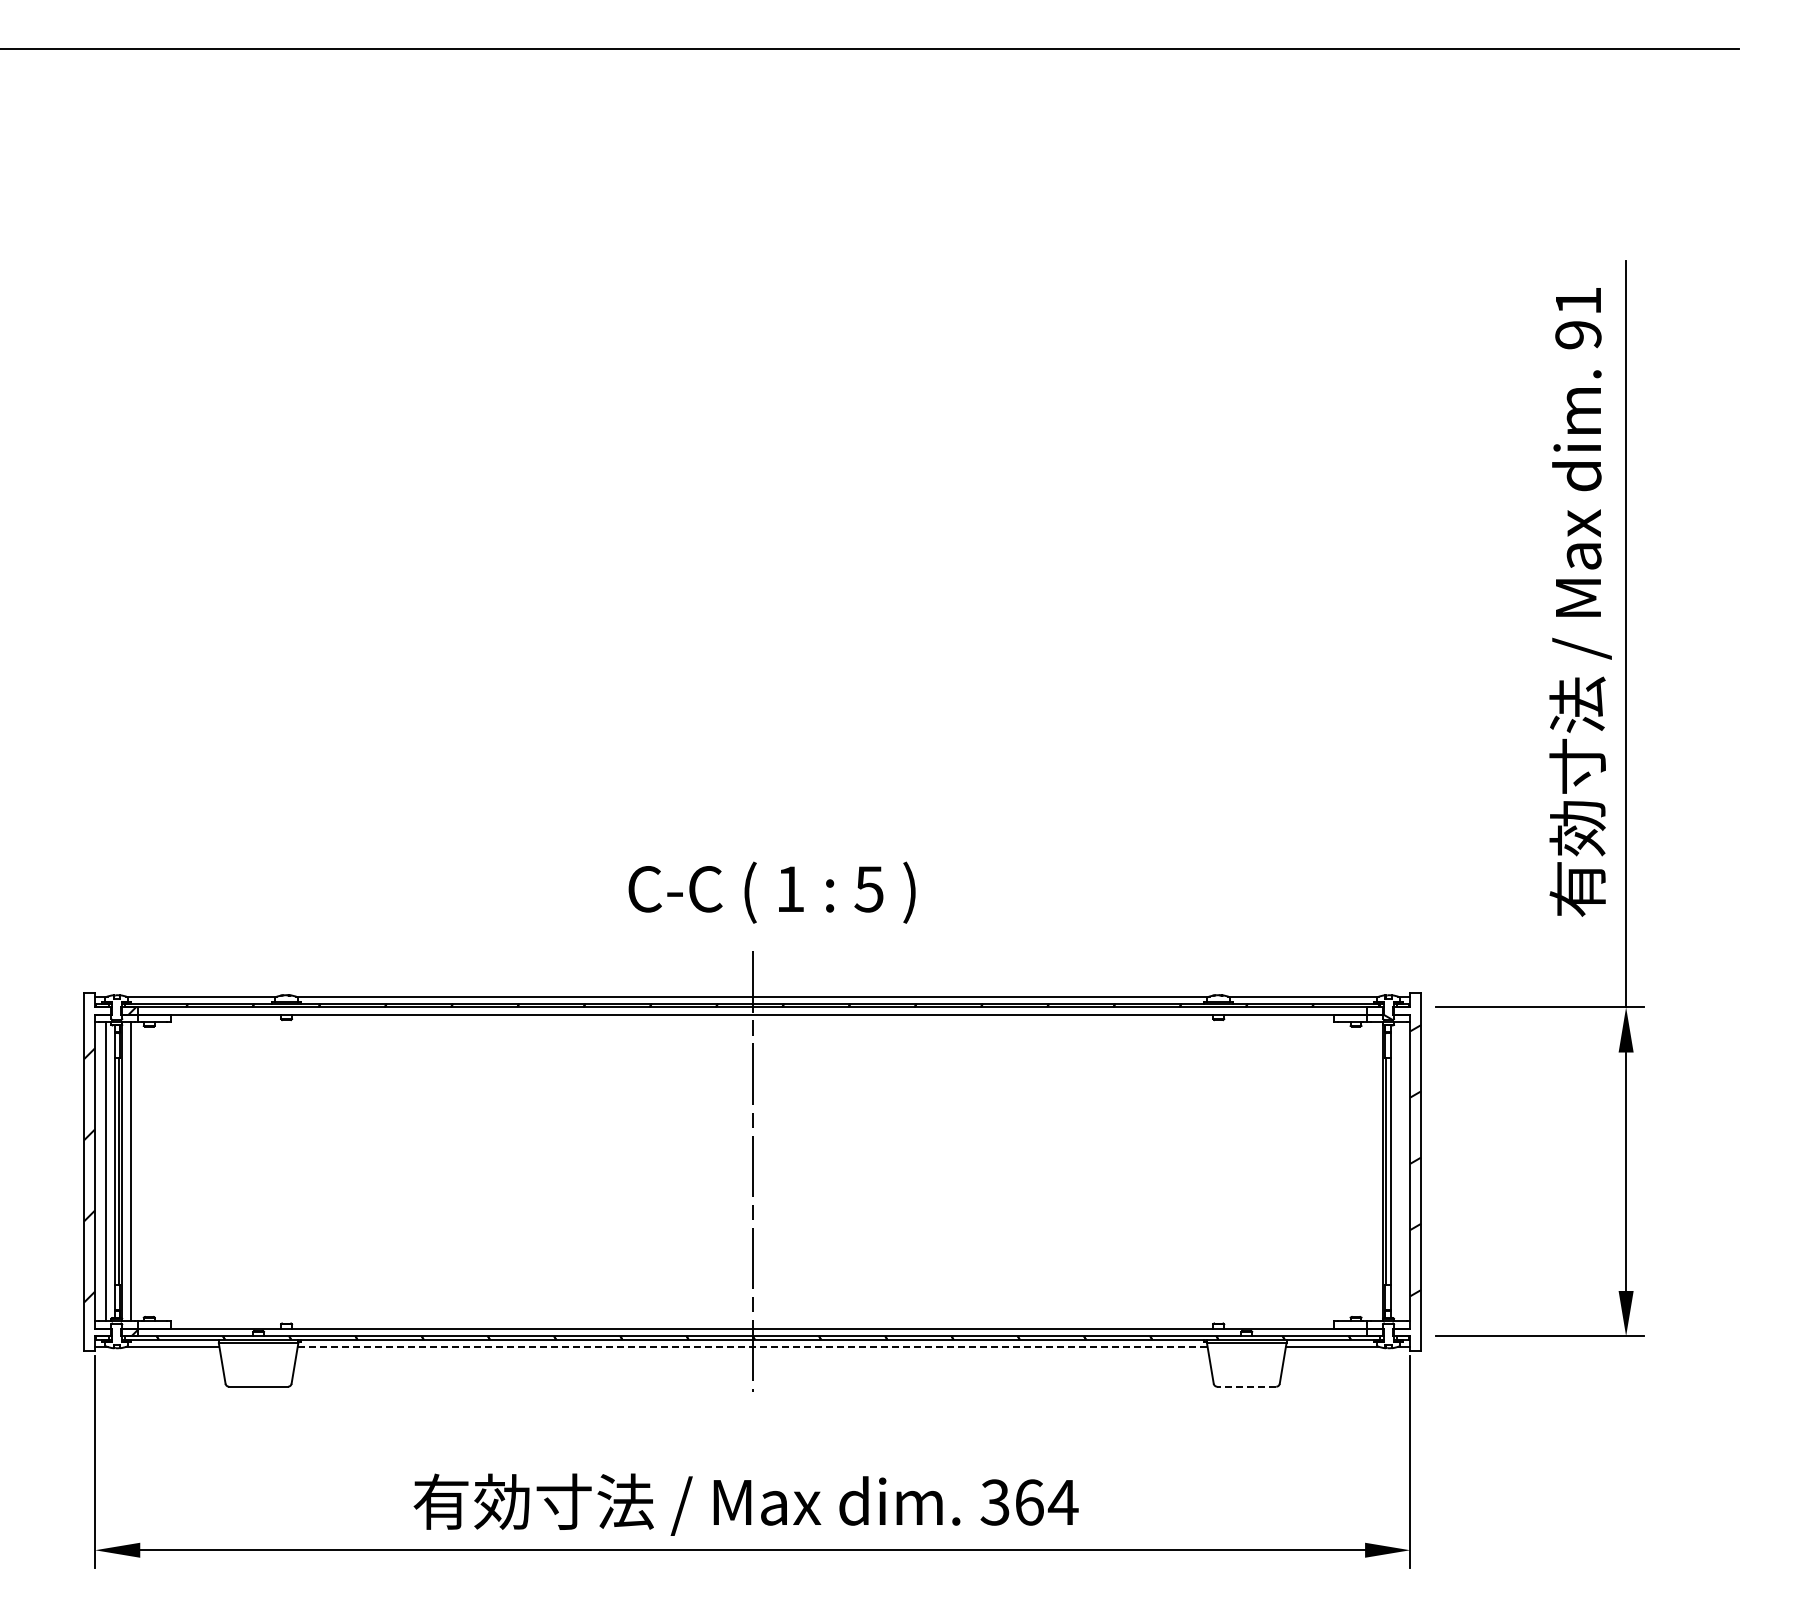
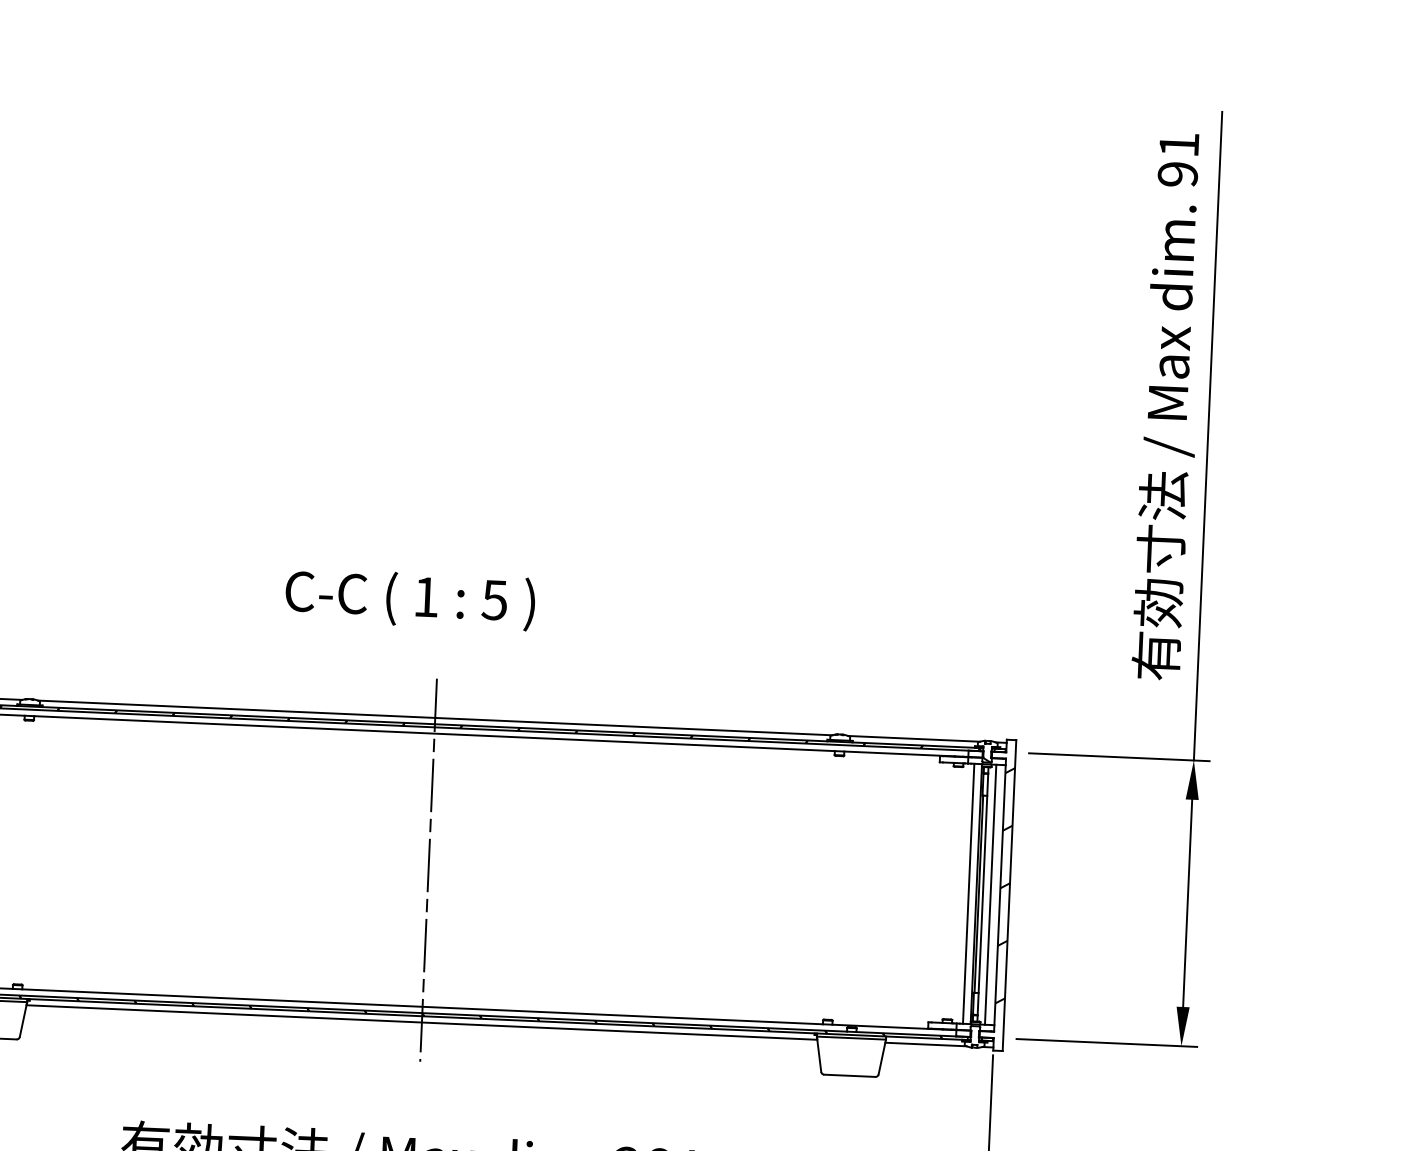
text: (771, 892) -> (409, 599), moved
line: (1374, 1171) -> (969, 893), added
line: (1399, 1171) -> (990, 894), added
line: (752, 1346) -> (421, 1022), dashed -> solid
line: (1246, 1386) -> (849, 1075), dashed -> solid

